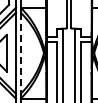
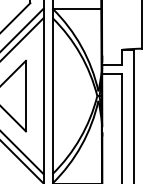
line: (20, 53) -> (52, 96), dashed -> solid

